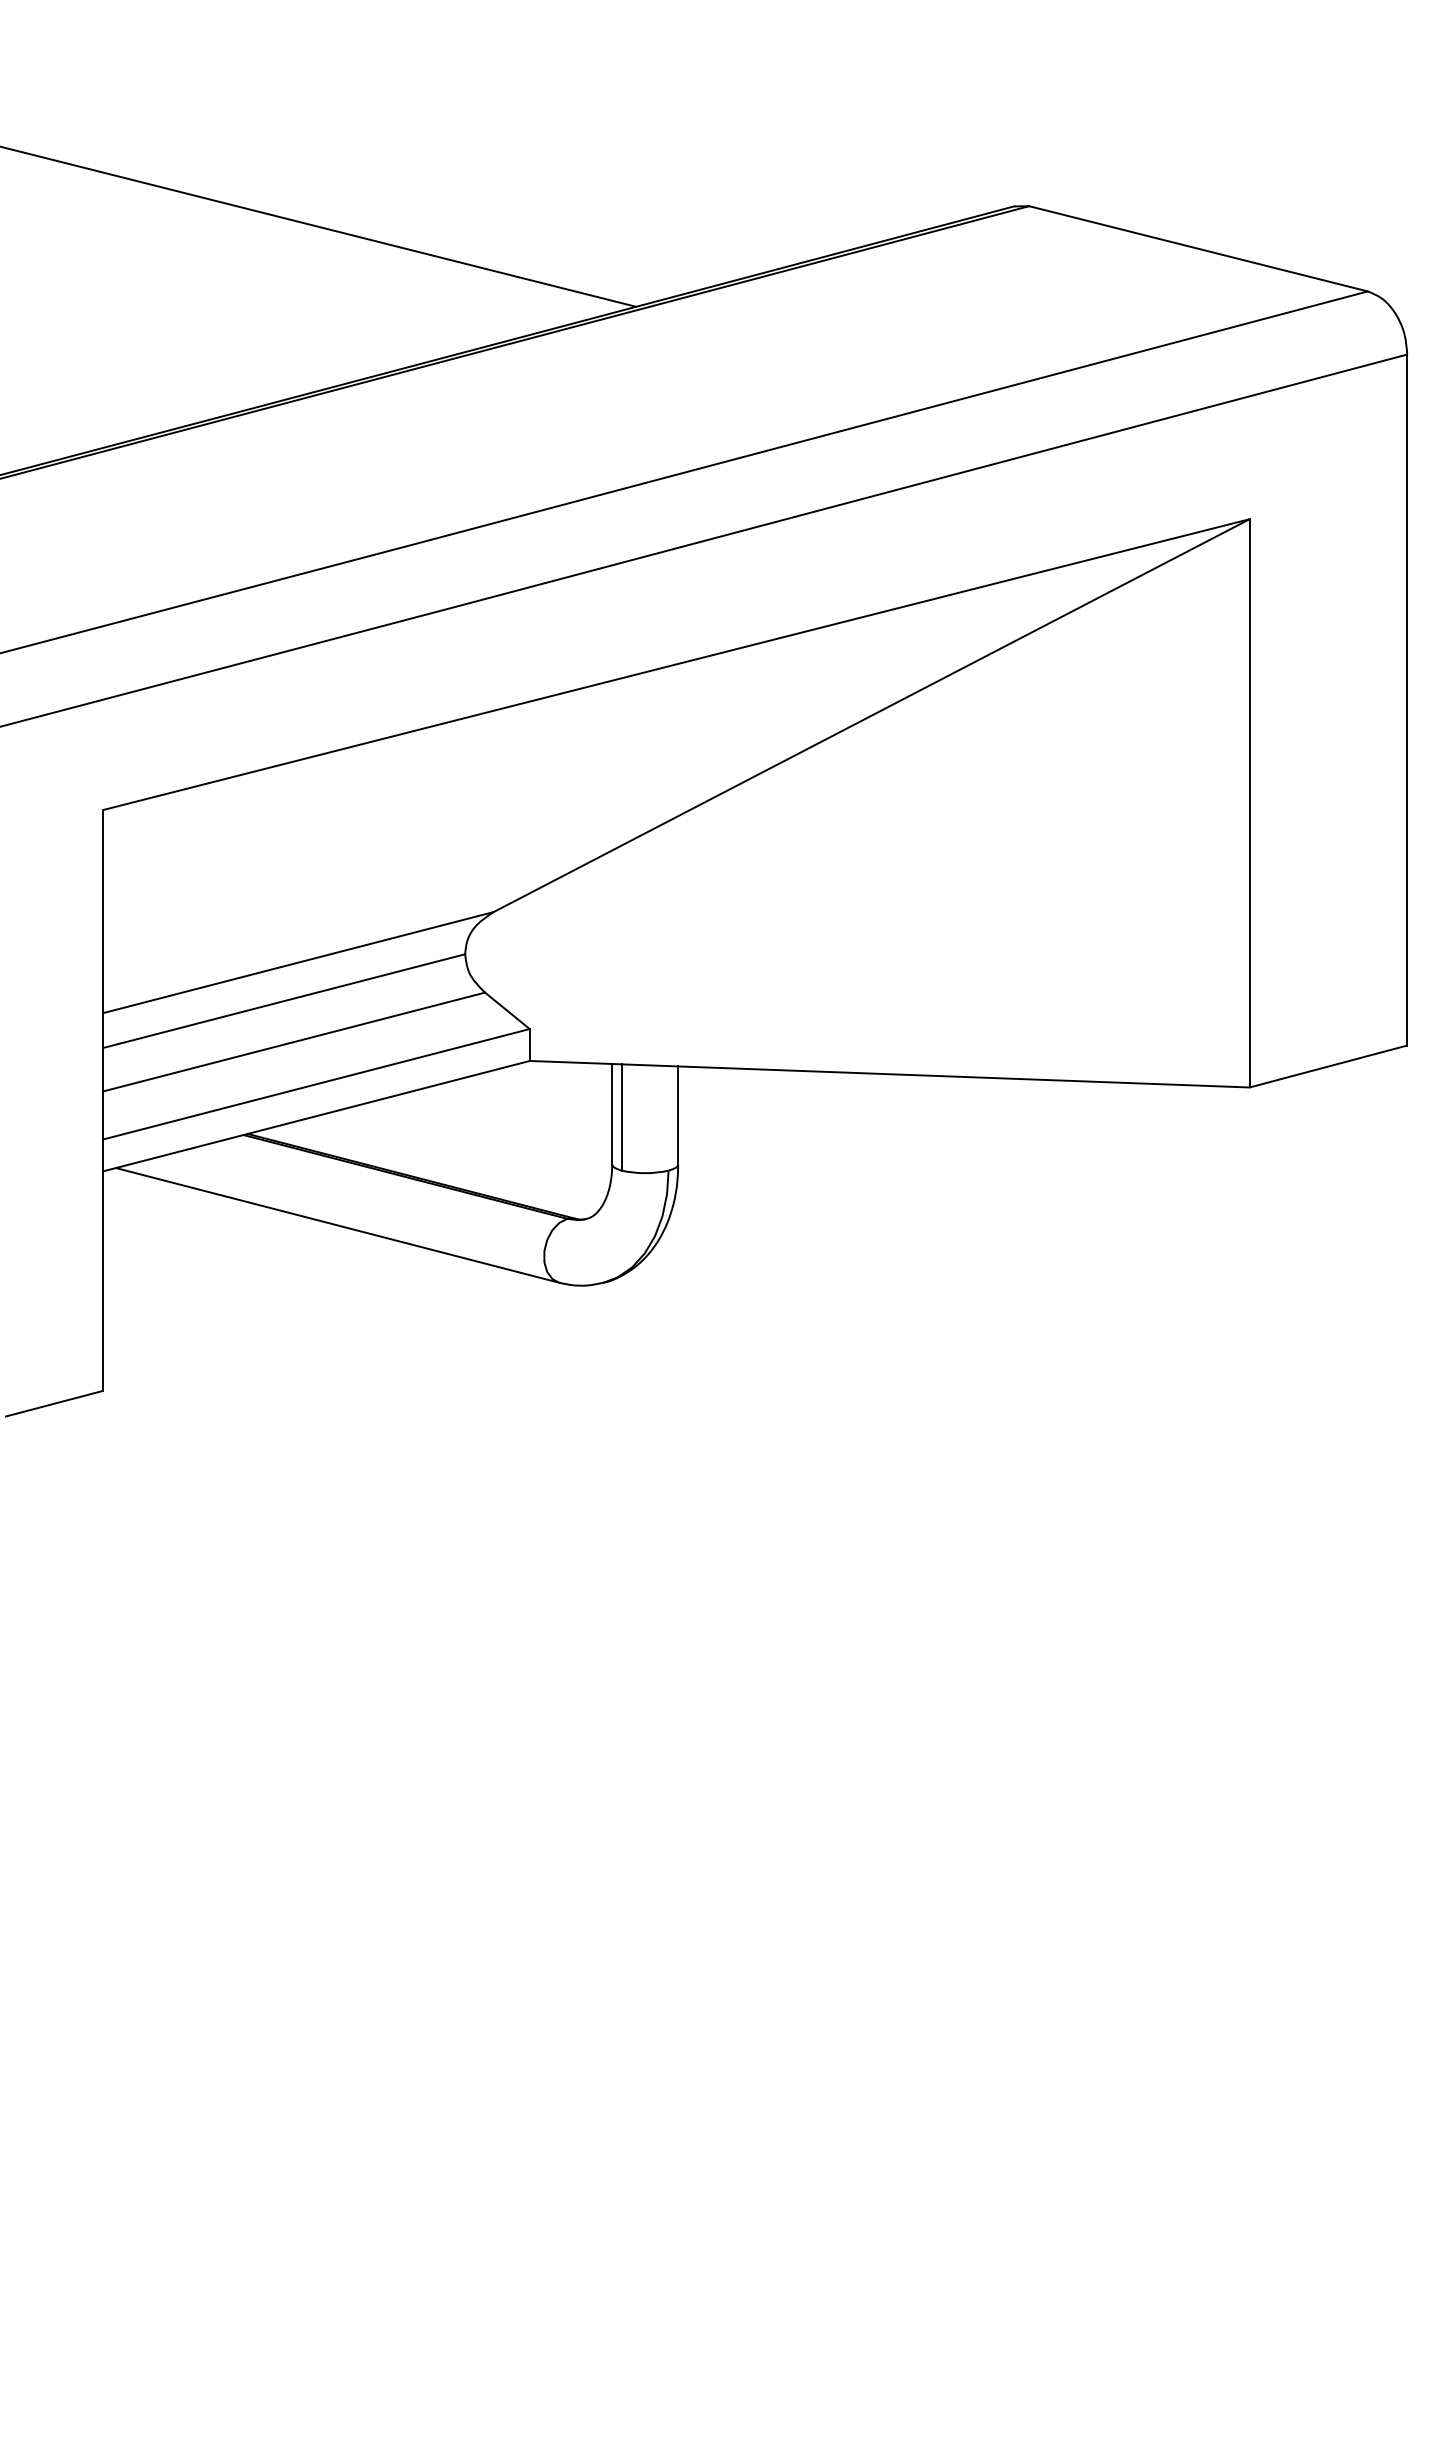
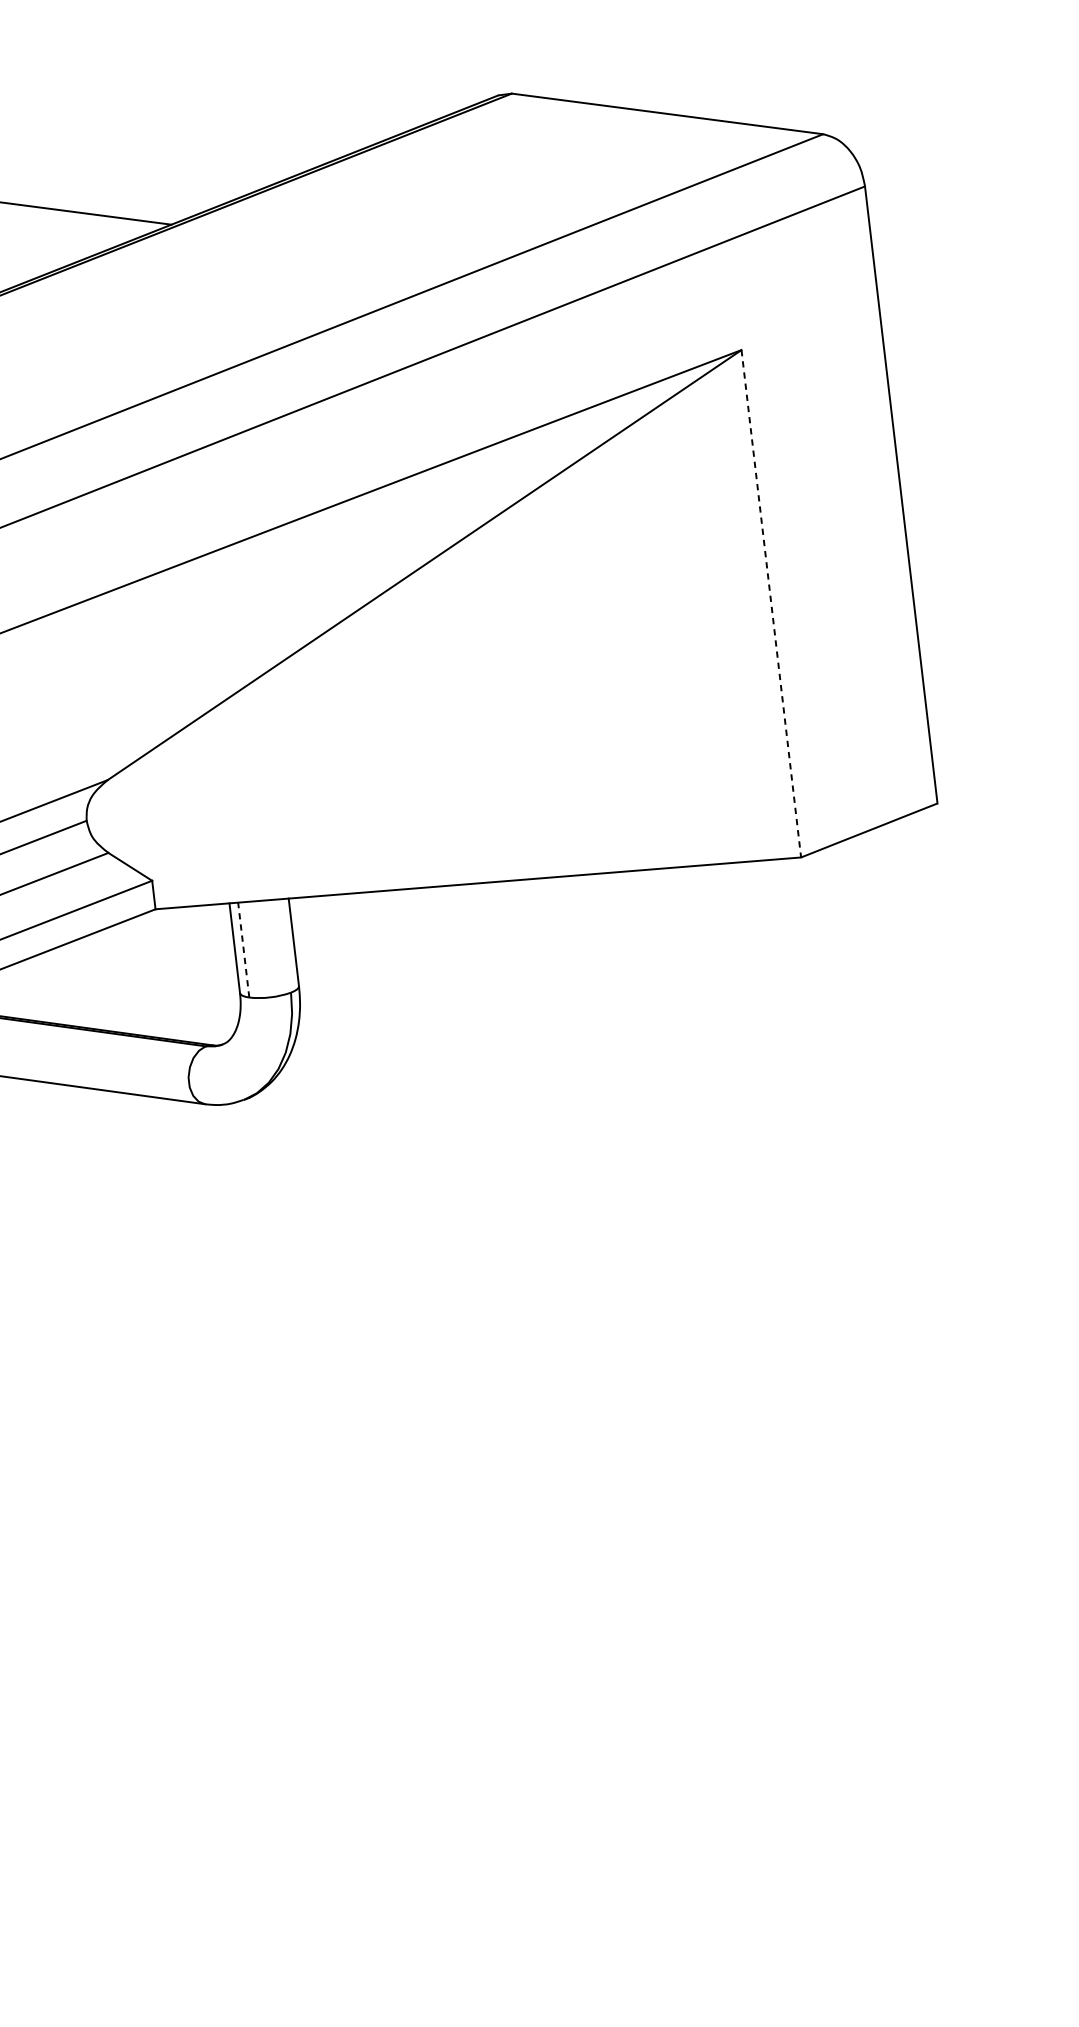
line: (1249, 803) -> (771, 603), solid -> dashed
line: (621, 1117) -> (243, 950), solid -> dashed

